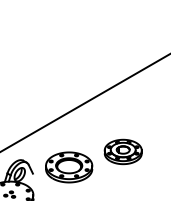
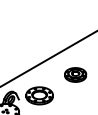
part: (123, 151) -> (75, 74), moved

